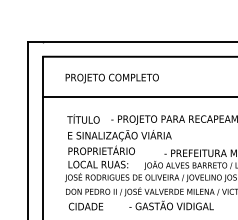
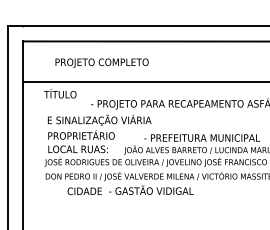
text: (111, 77) -> (101, 62), moved
text: (83, 118) -> (60, 93), moved
text: (85, 206) -> (84, 191), moved

